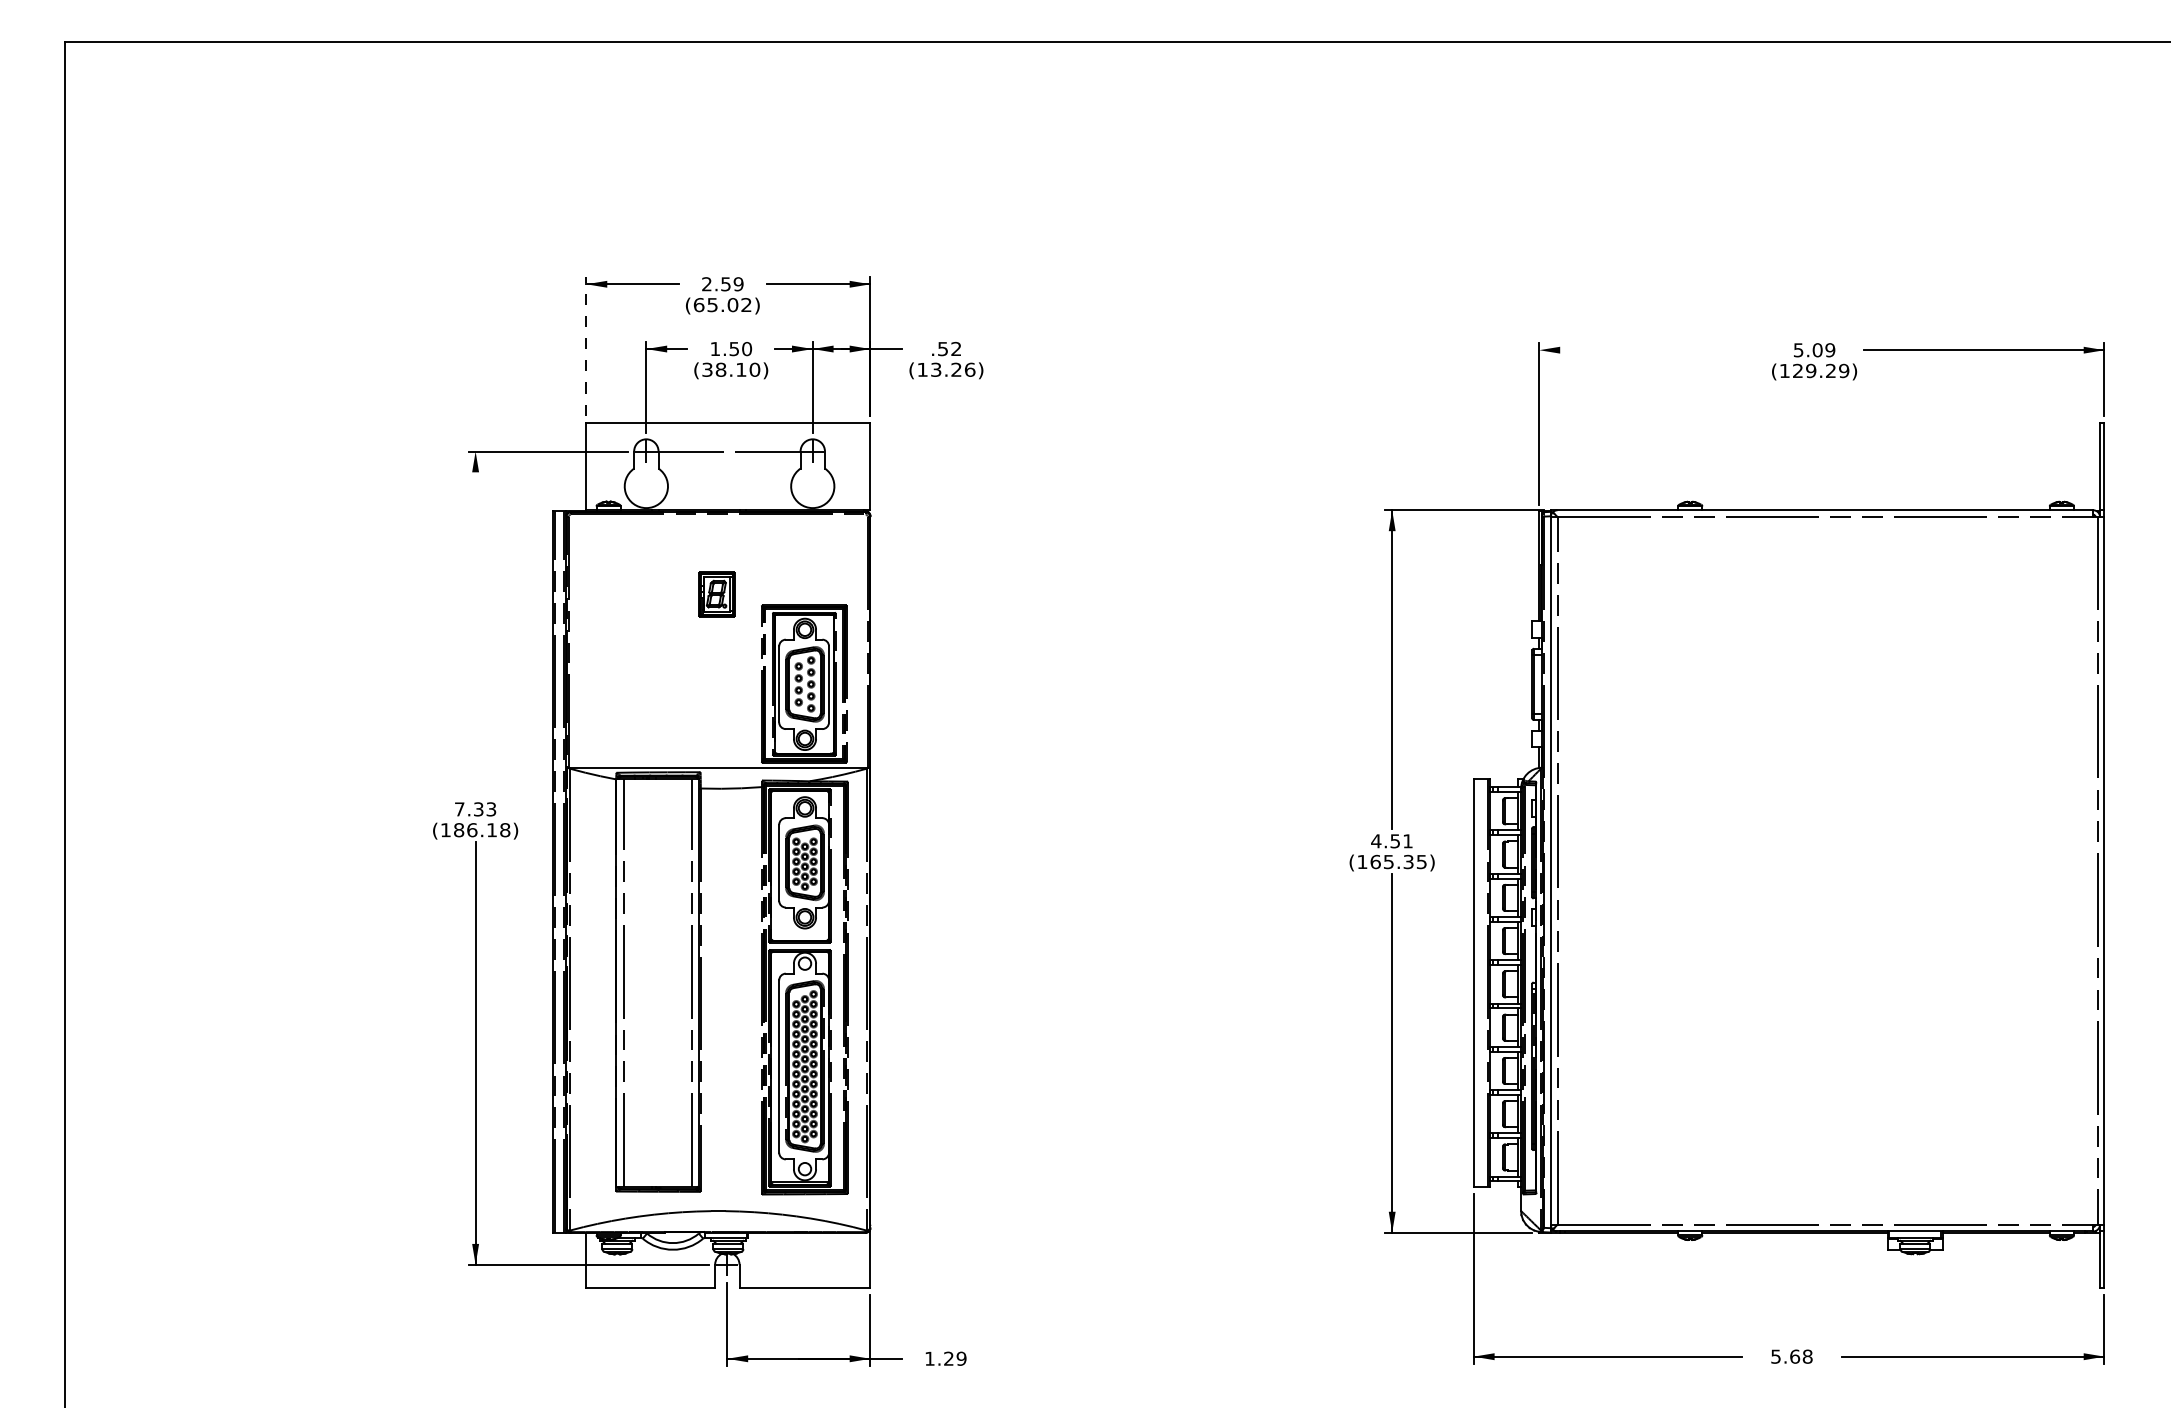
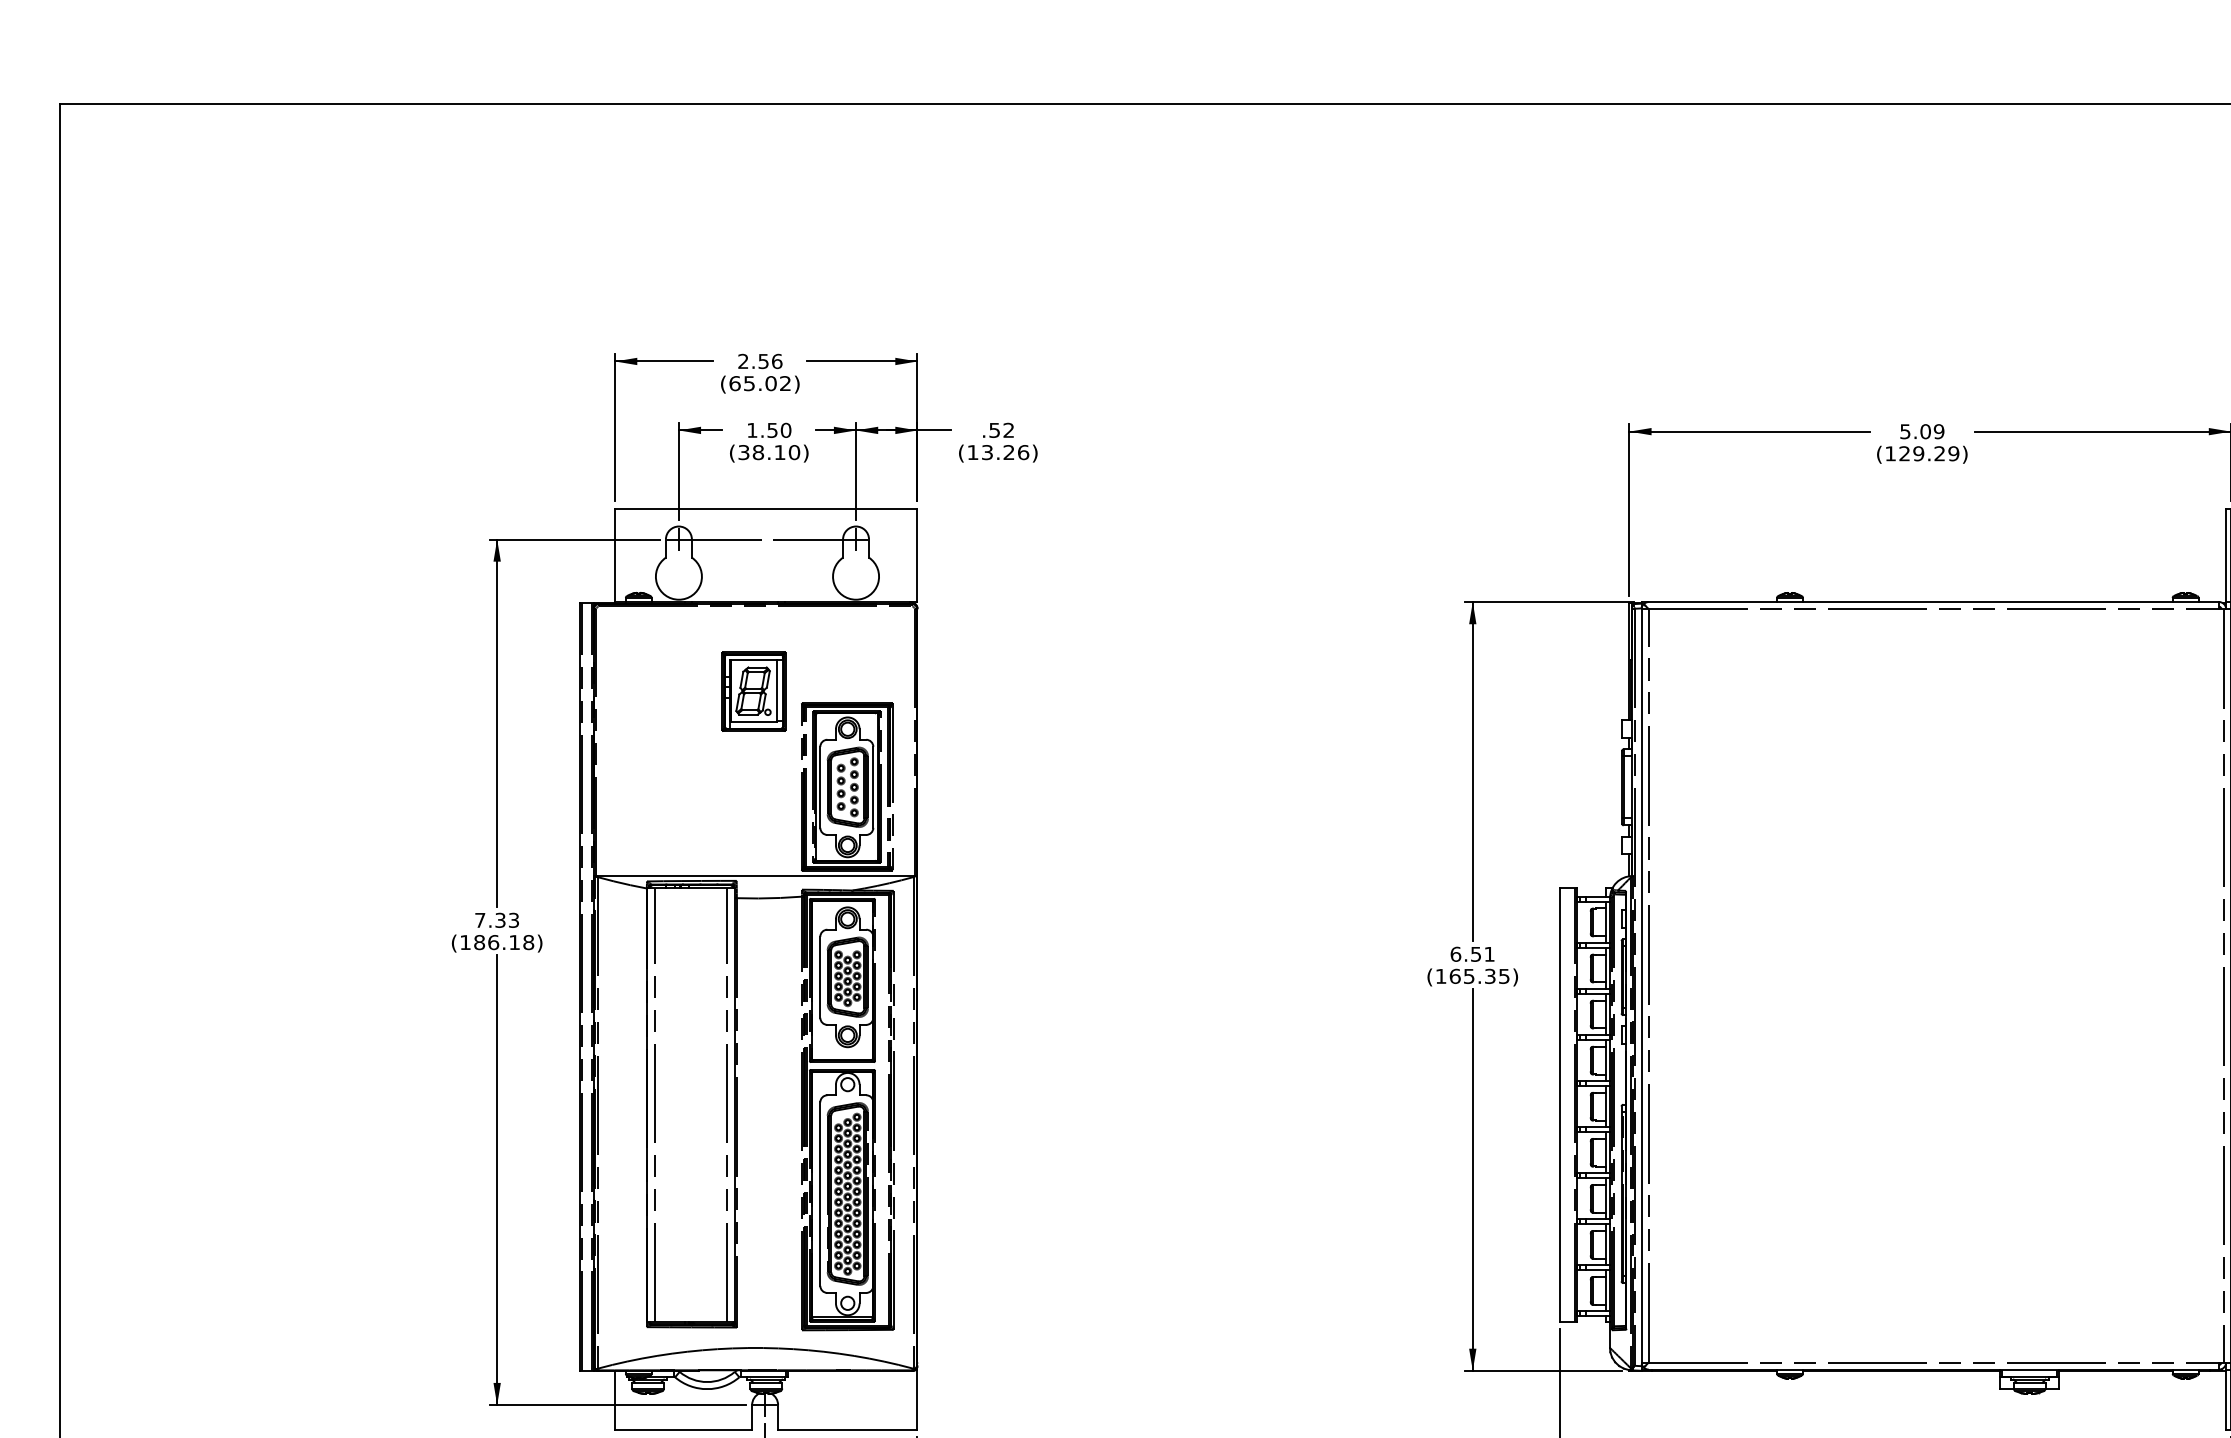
text: (738, 284) -> (776, 361), 2.59 -> 2.56
line: (586, 346) -> (615, 427), dashed -> solid
line: (1651, 350) -> (1748, 431), added
part: (716, 594) -> (753, 691), size x1.67
line: (475, 624) -> (497, 723), added
text: (1376, 841) -> (1456, 954), 4.51 -> 6.51

